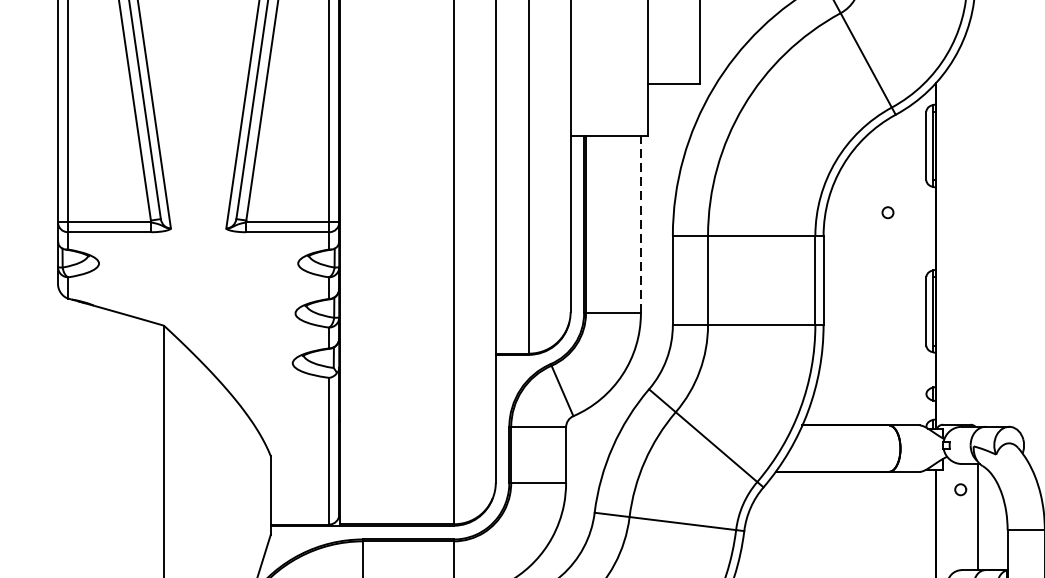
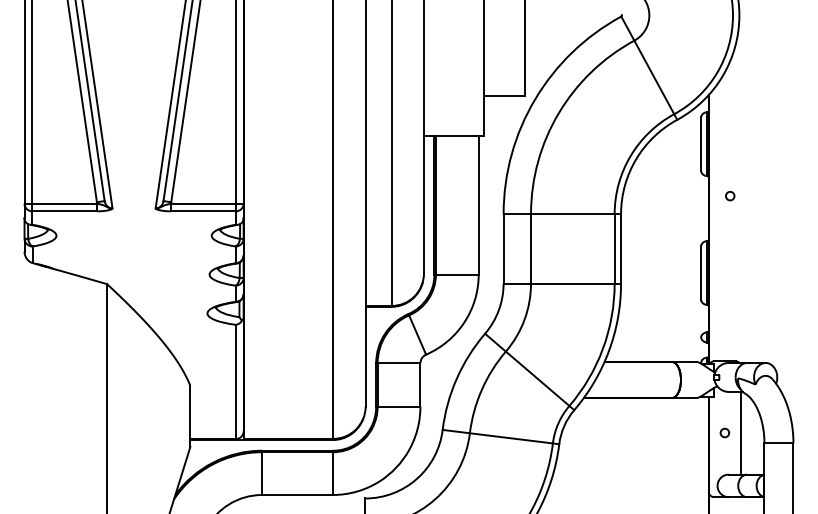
circle: (888, 213) -> (730, 196), moved
line: (640, 223) -> (478, 204), dashed -> solid
part: (960, 489) -> (724, 432), moved

